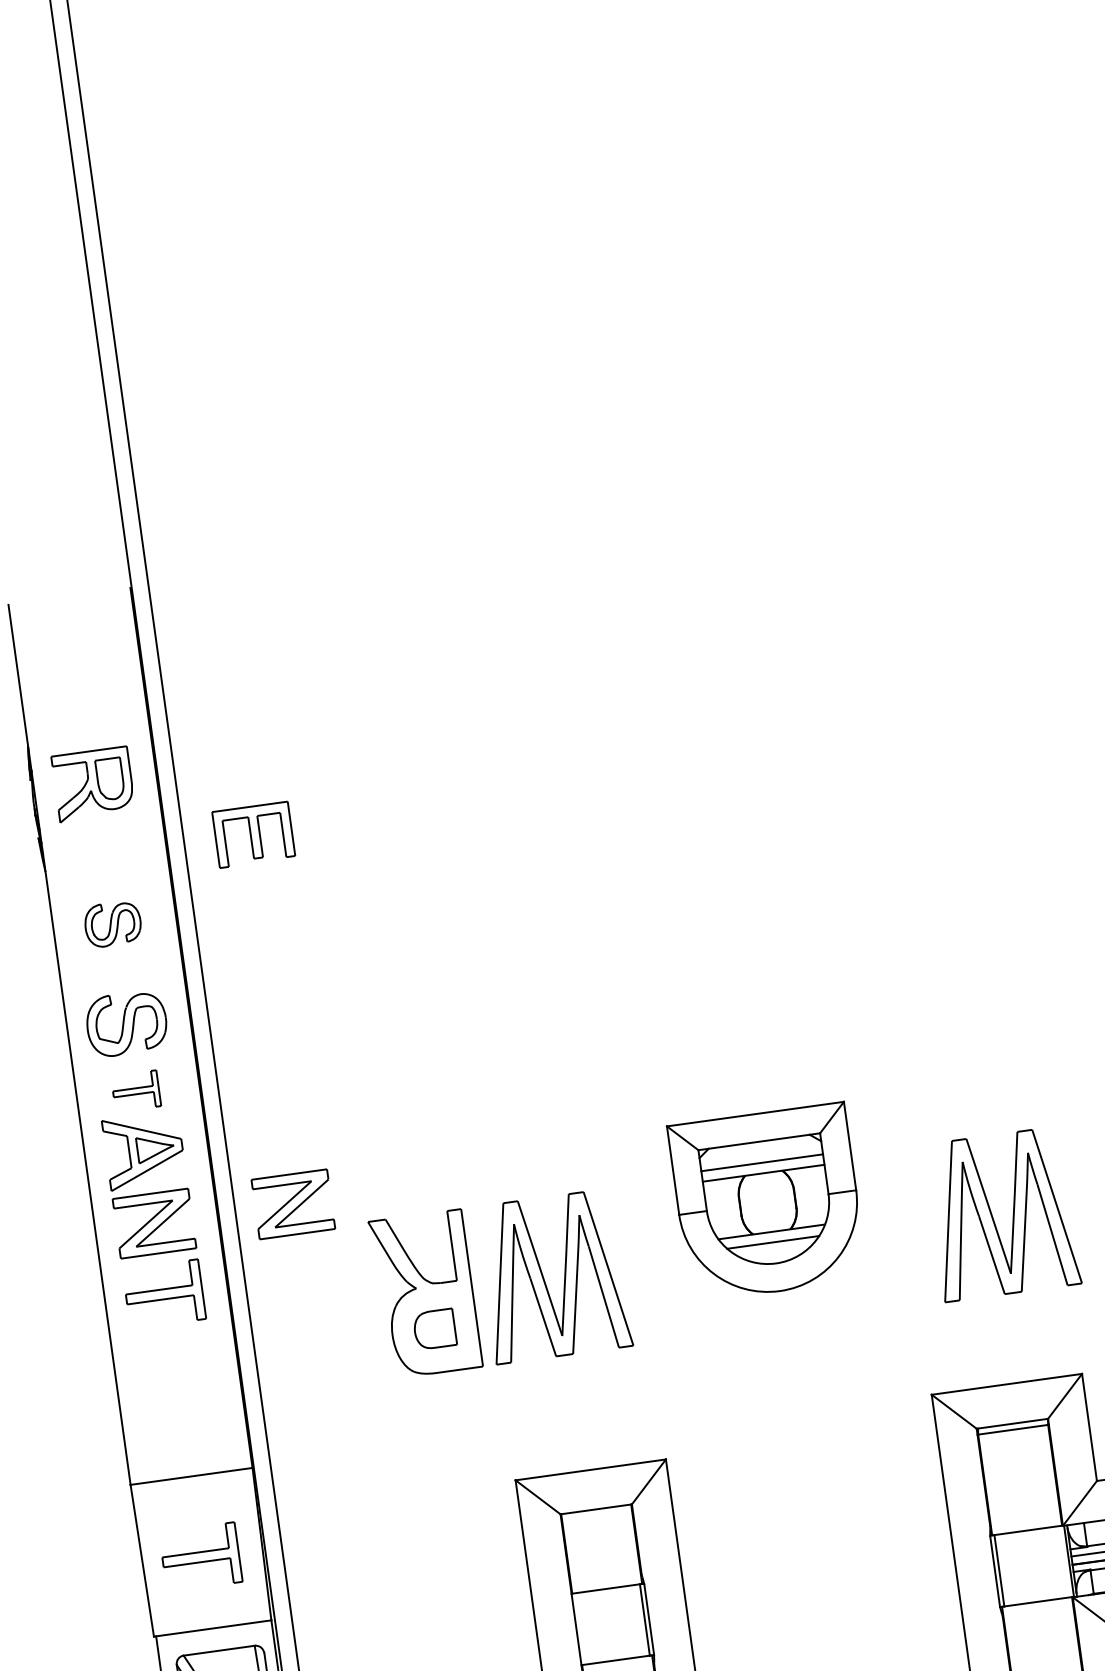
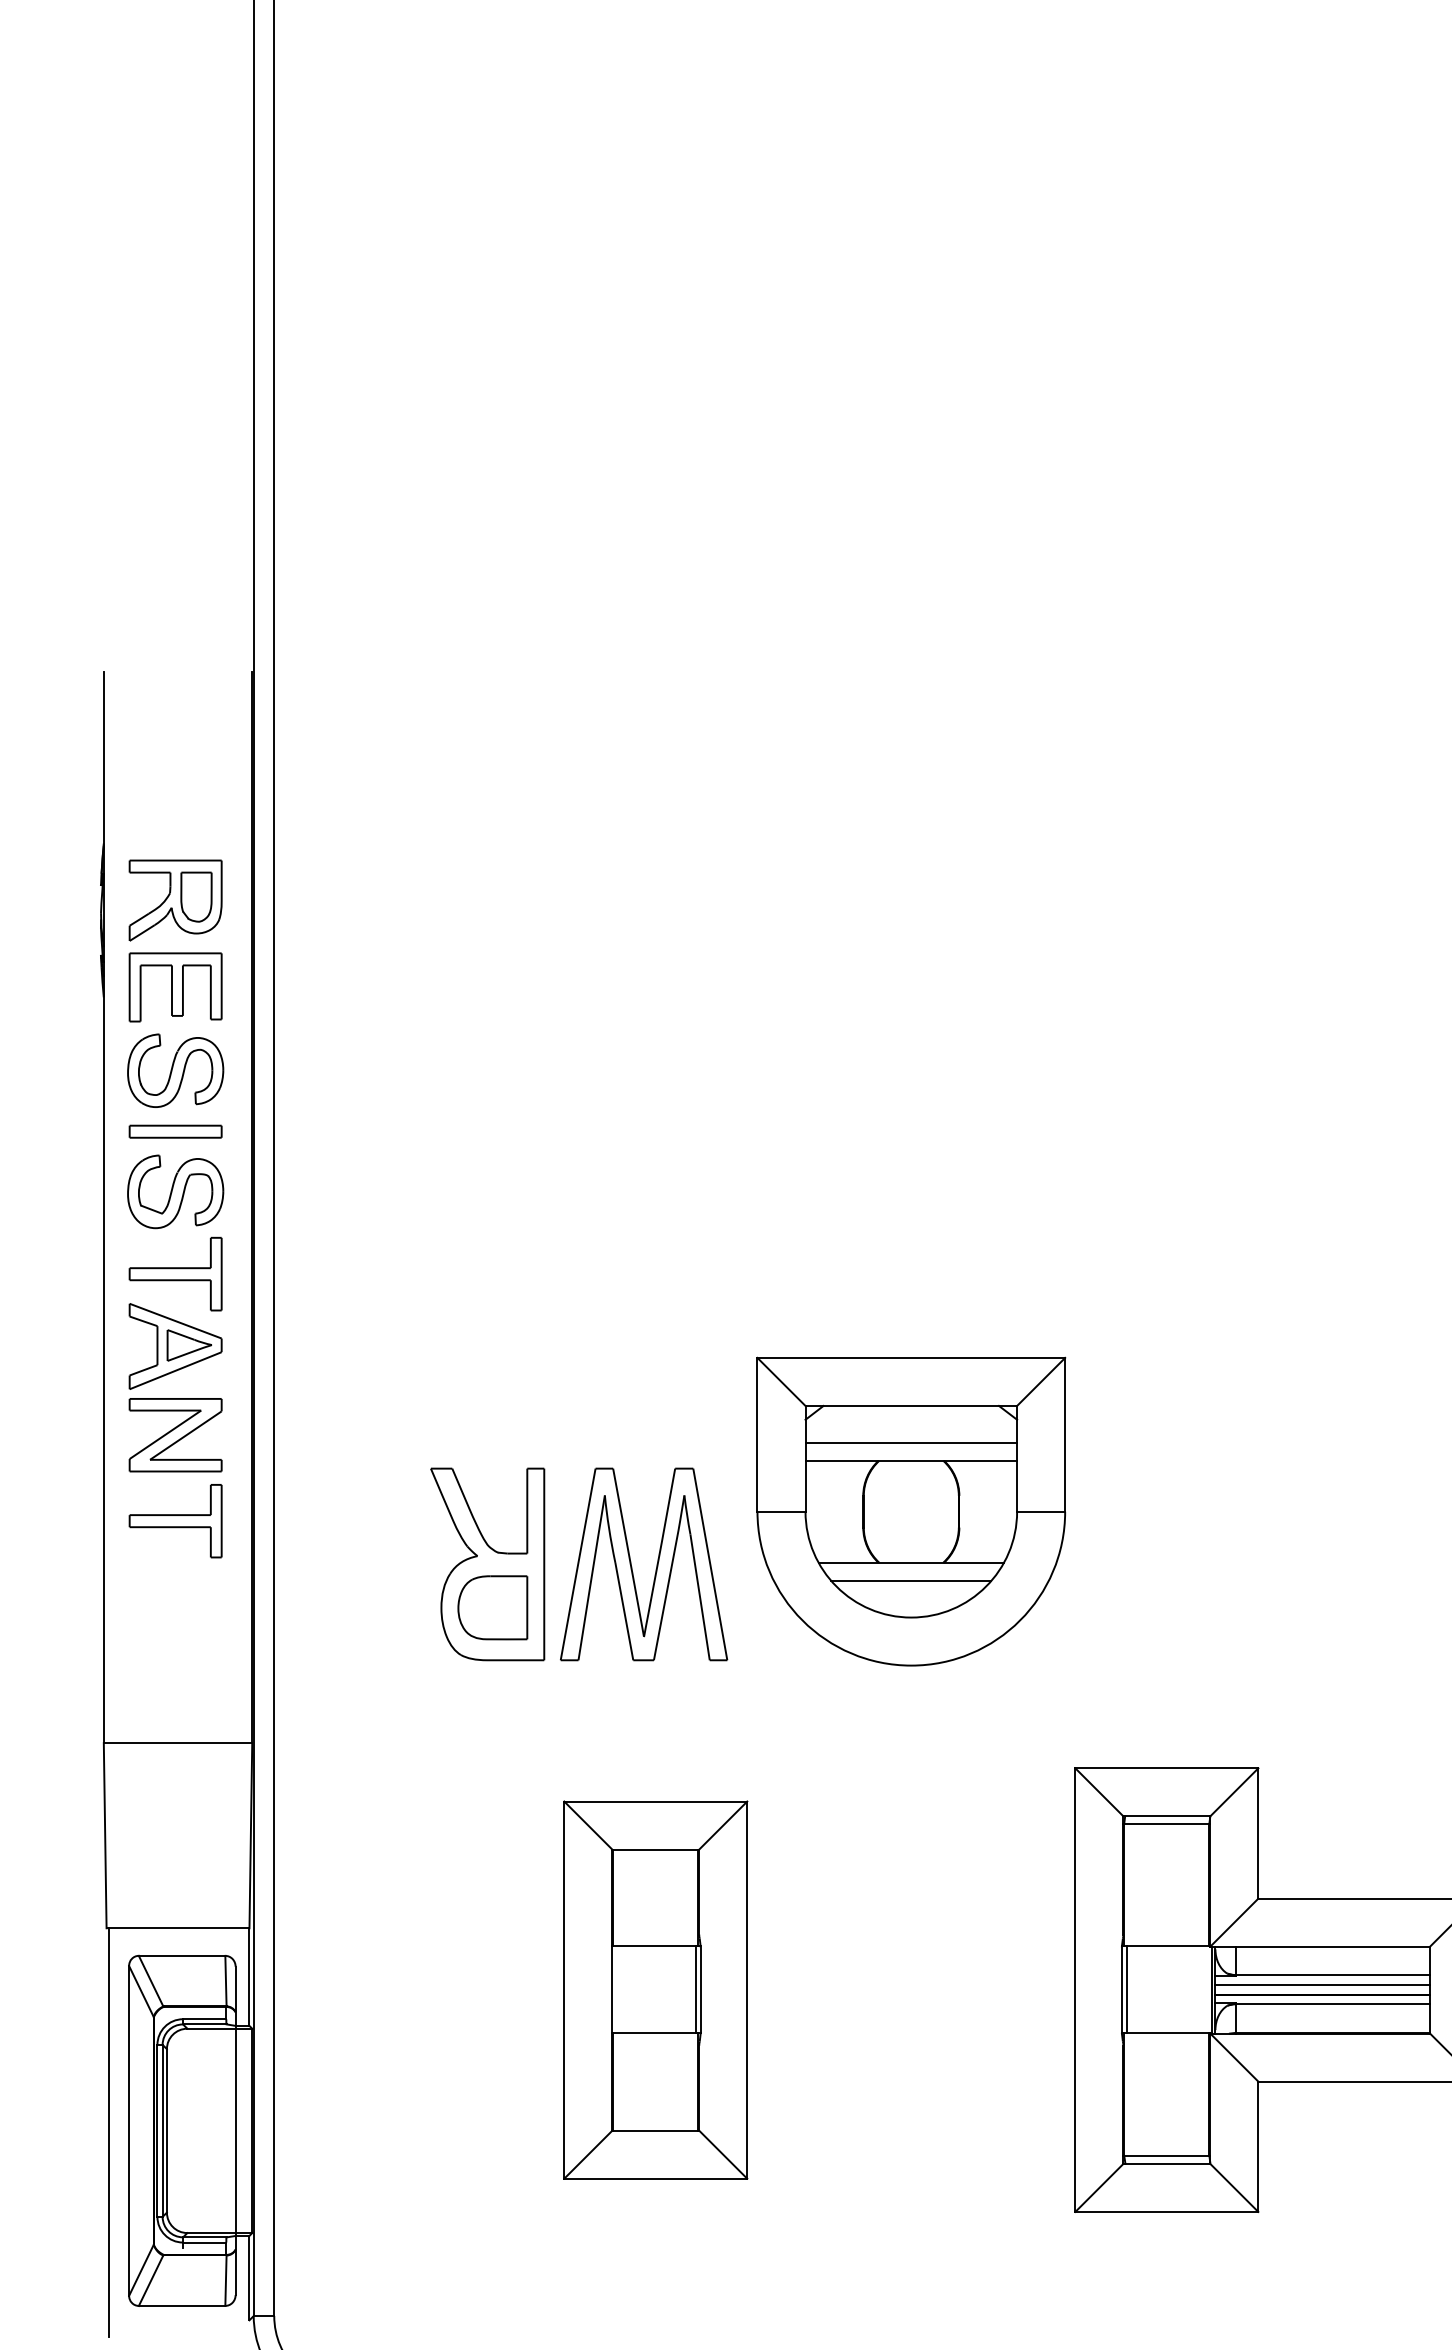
part: (253, 834) -> (175, 987), moved
part: (112, 924) -> (175, 1070), size x1.43
part: (119, 974) -> (175, 1131), added
part: (135, 1090) -> (175, 1273), size x1.67
part: (767, 1202) -> (911, 1511), size x1.43
part: (293, 1204) -> (344, 1435), removed
part: (1012, 1212) -> (1202, 1564), removed
part: (434, 1329) -> (492, 1607), size x1.43
part: (200, 1557) -> (175, 1841), removed

